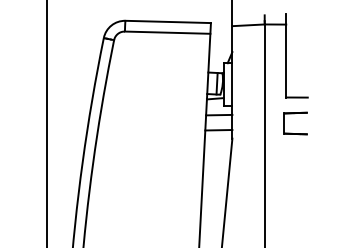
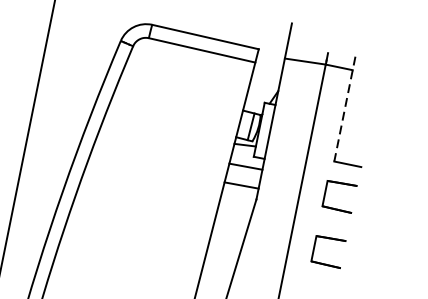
line: (286, 55) -> (345, 108), solid -> dashed
part: (294, 158) -> (329, 240), added

